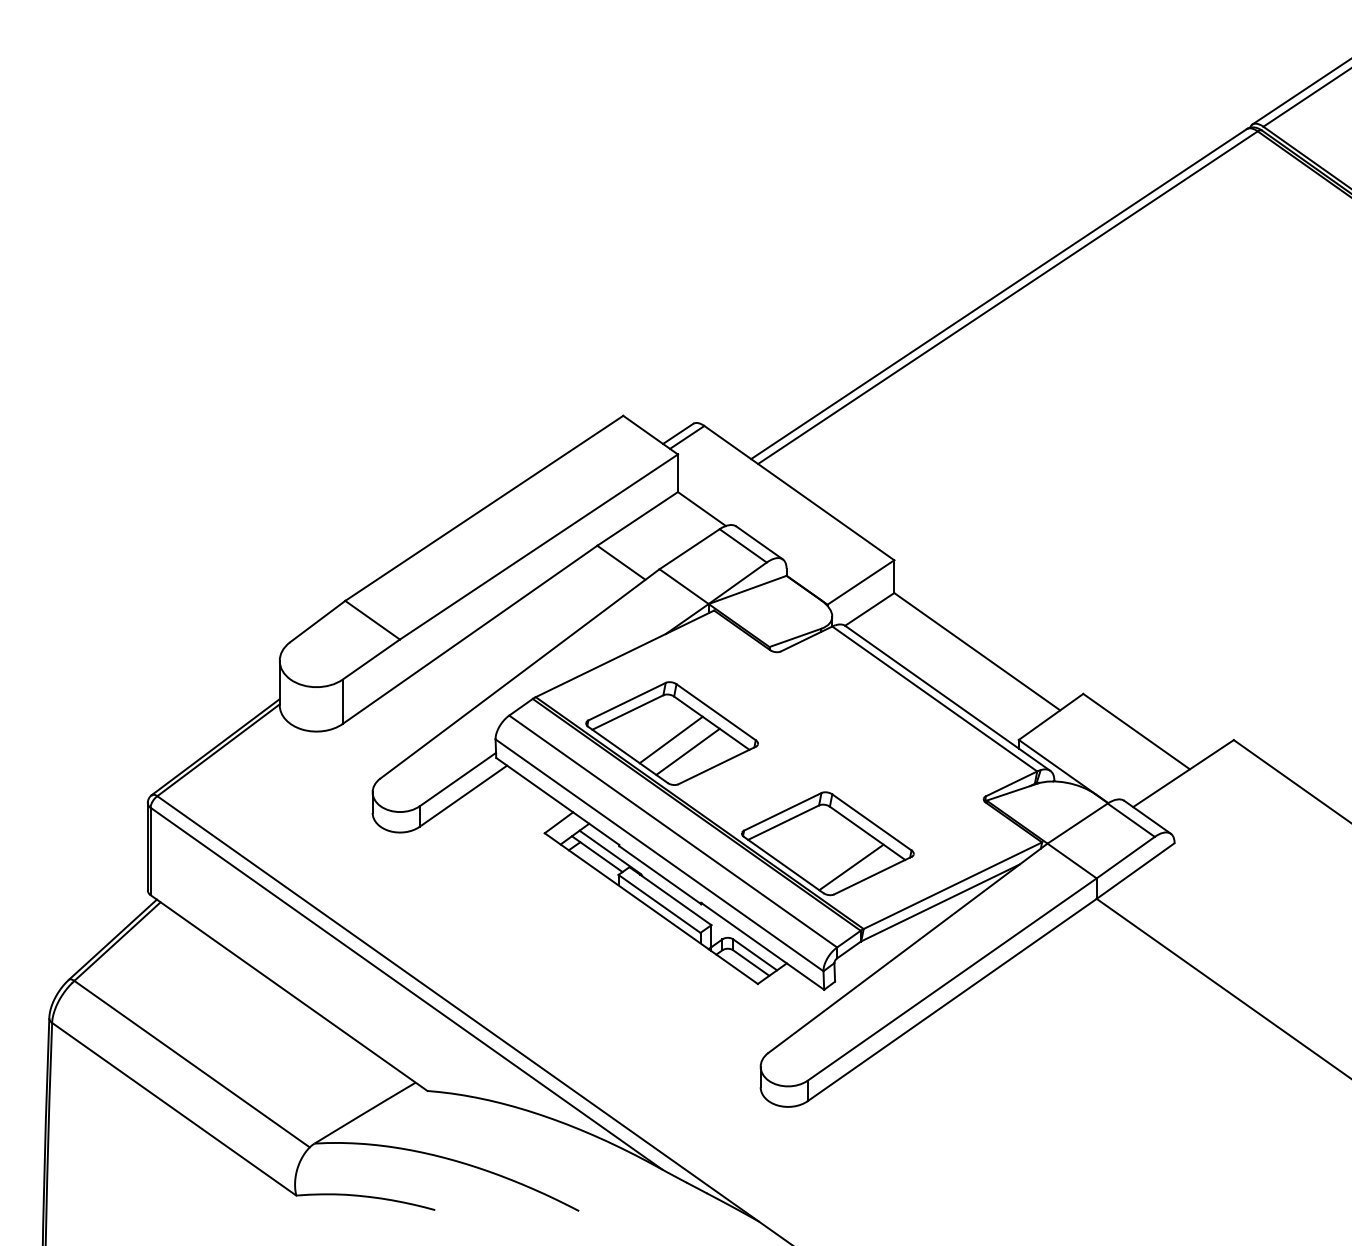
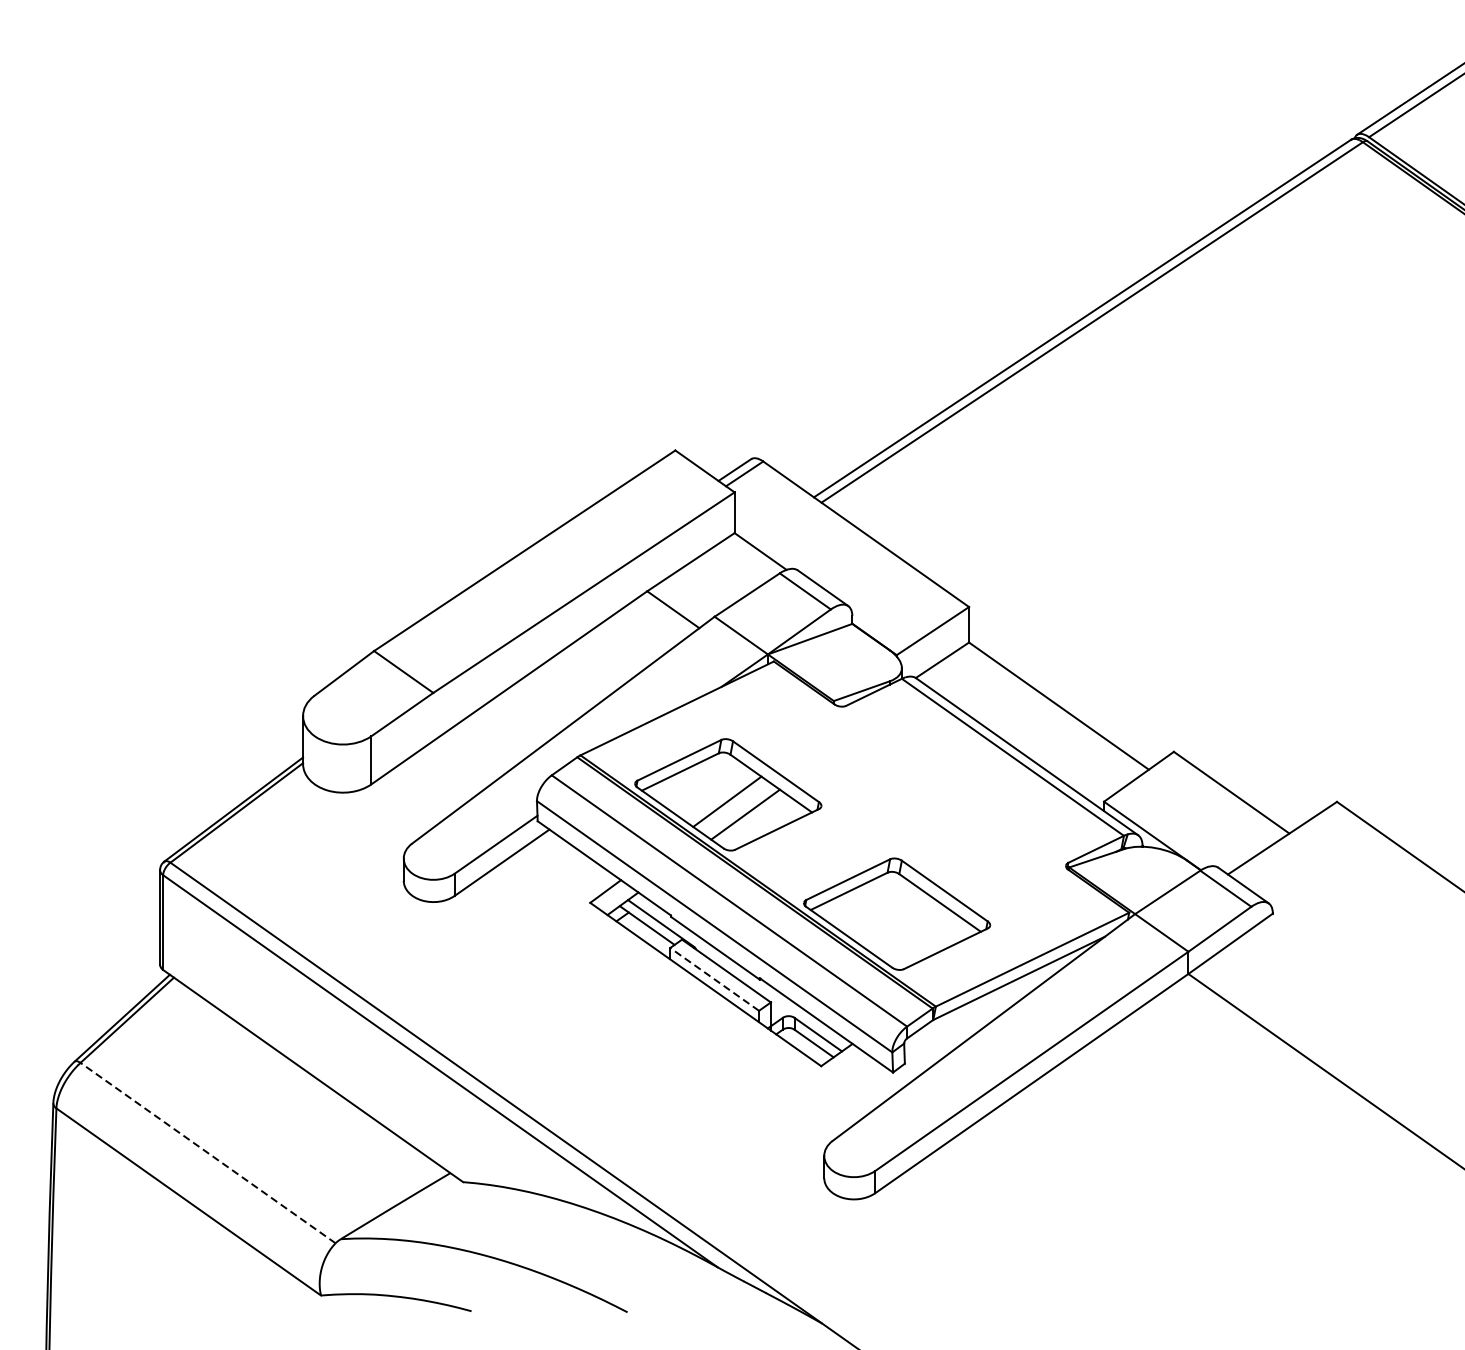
line: (851, 867) -> (922, 939), removed
line: (659, 903) -> (714, 978), solid -> dashed
line: (191, 1063) -> (207, 1152), solid -> dashed

